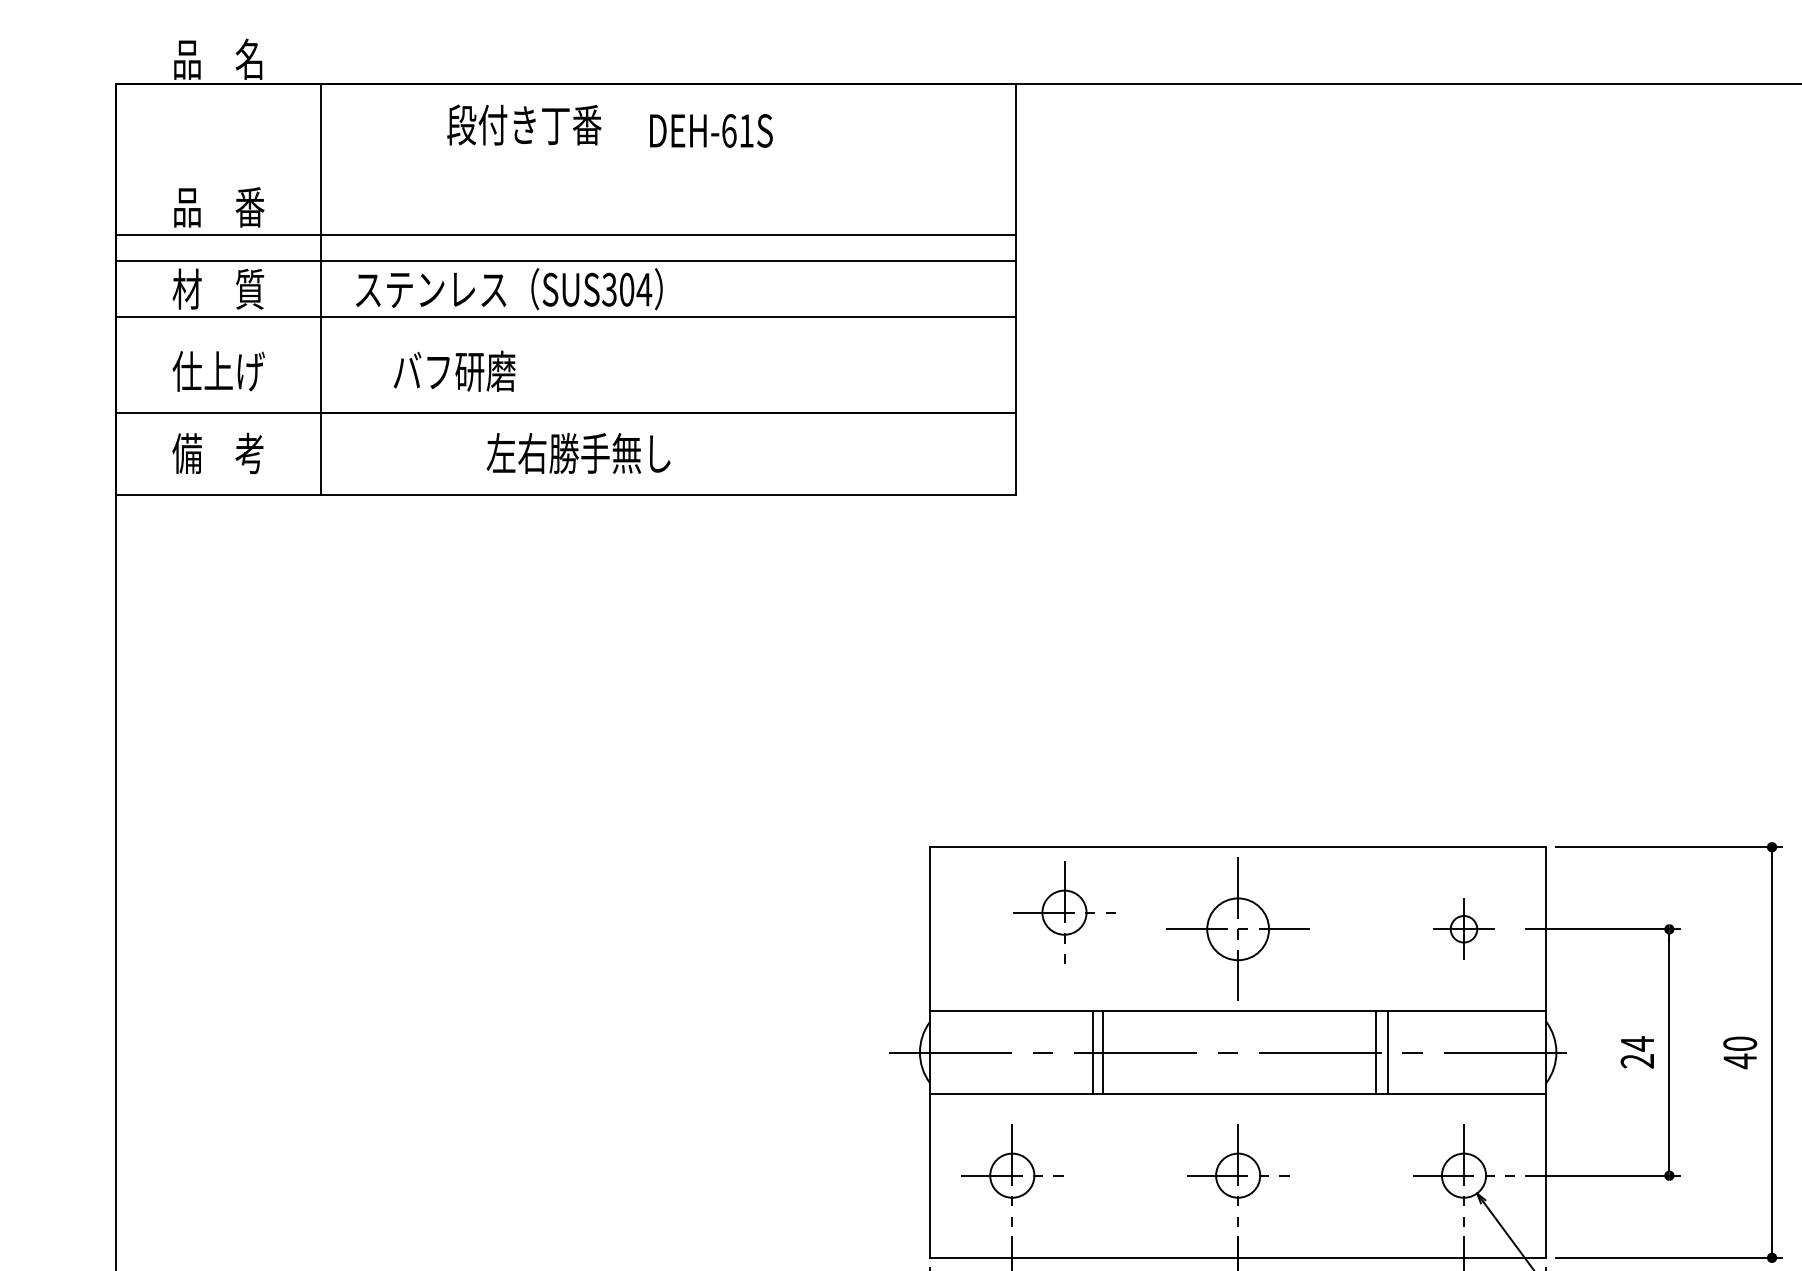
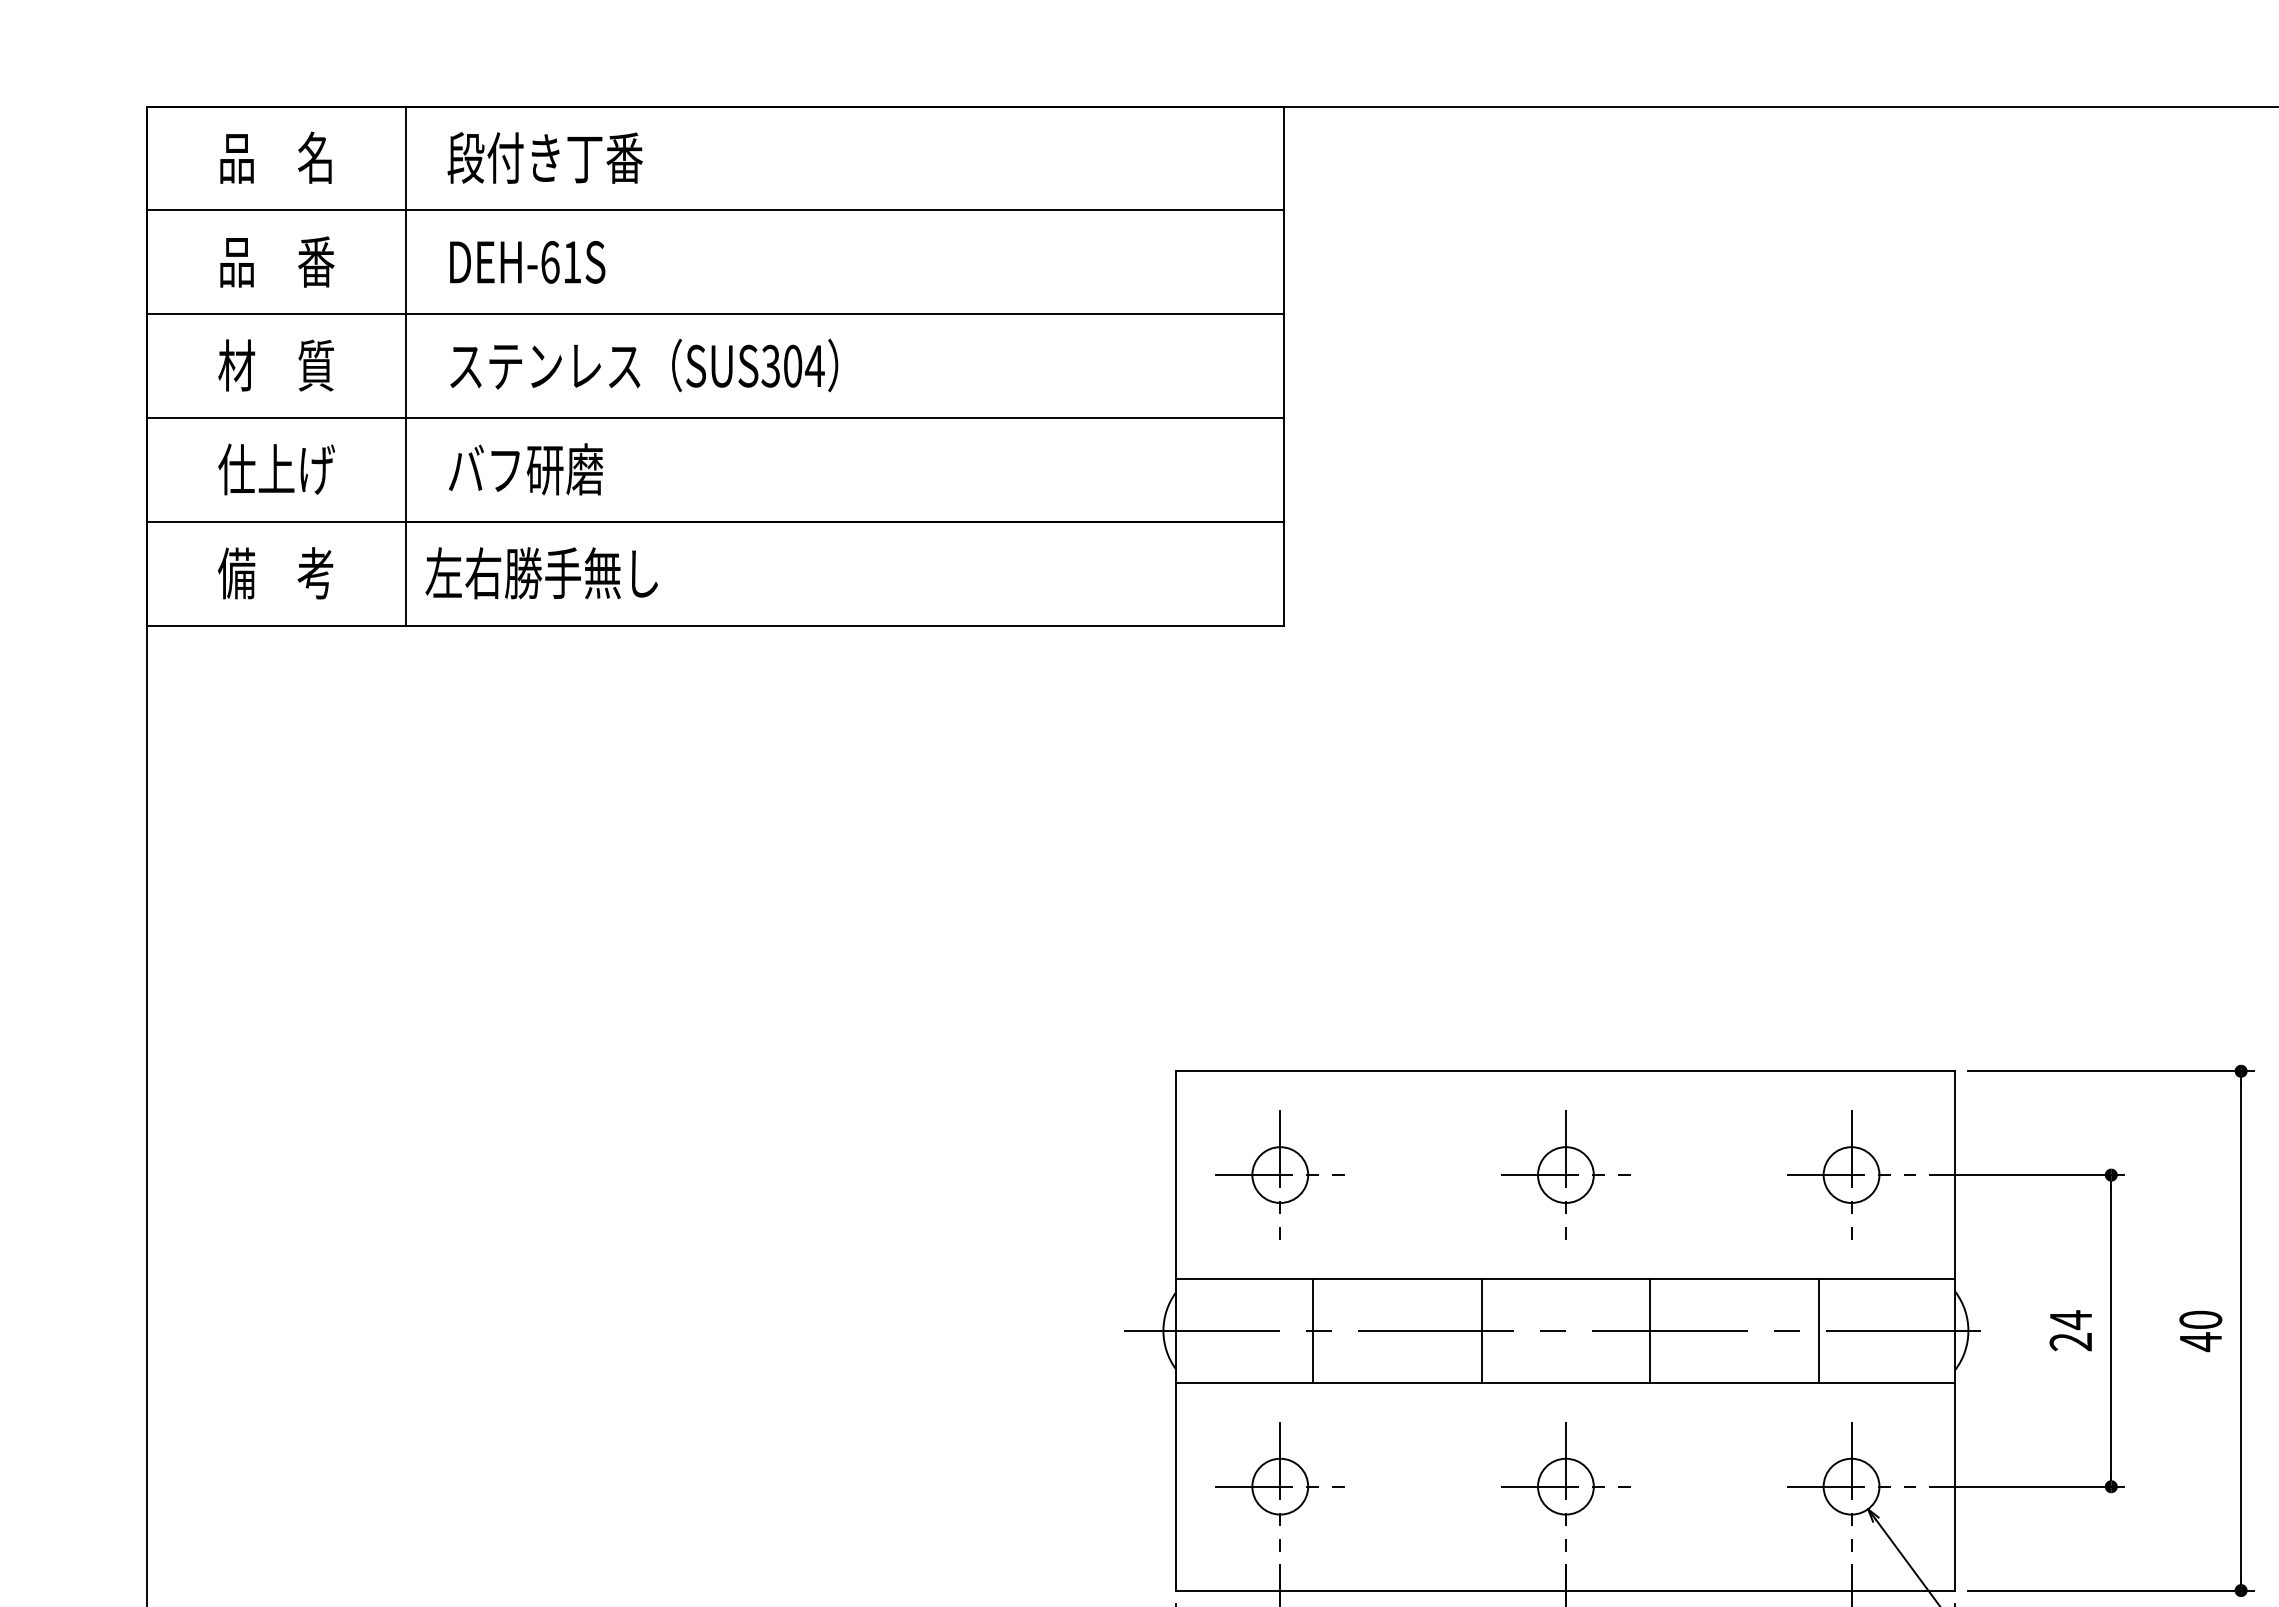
text: (217, 59) -> (275, 157), moved
text: (523, 124) -> (544, 157), moved
text: (711, 131) -> (527, 262), moved
line: (565, 235) -> (715, 210), moved
line: (565, 261) -> (715, 418), moved
line: (565, 316) -> (715, 314), moved
text: (455, 371) -> (526, 469), moved
text: (578, 453) -> (541, 573), moved
part: (1063, 912) -> (1279, 1174), moved
part: (1237, 928) -> (1565, 1174), size x0.71
part: (1463, 928) -> (1851, 1174), size x1.67
line: (1092, 1052) -> (1312, 1330), moved
line: (1102, 1052) -> (1481, 1330), moved
line: (1376, 1052) -> (1650, 1330), moved
line: (1388, 1052) -> (1819, 1330), moved

